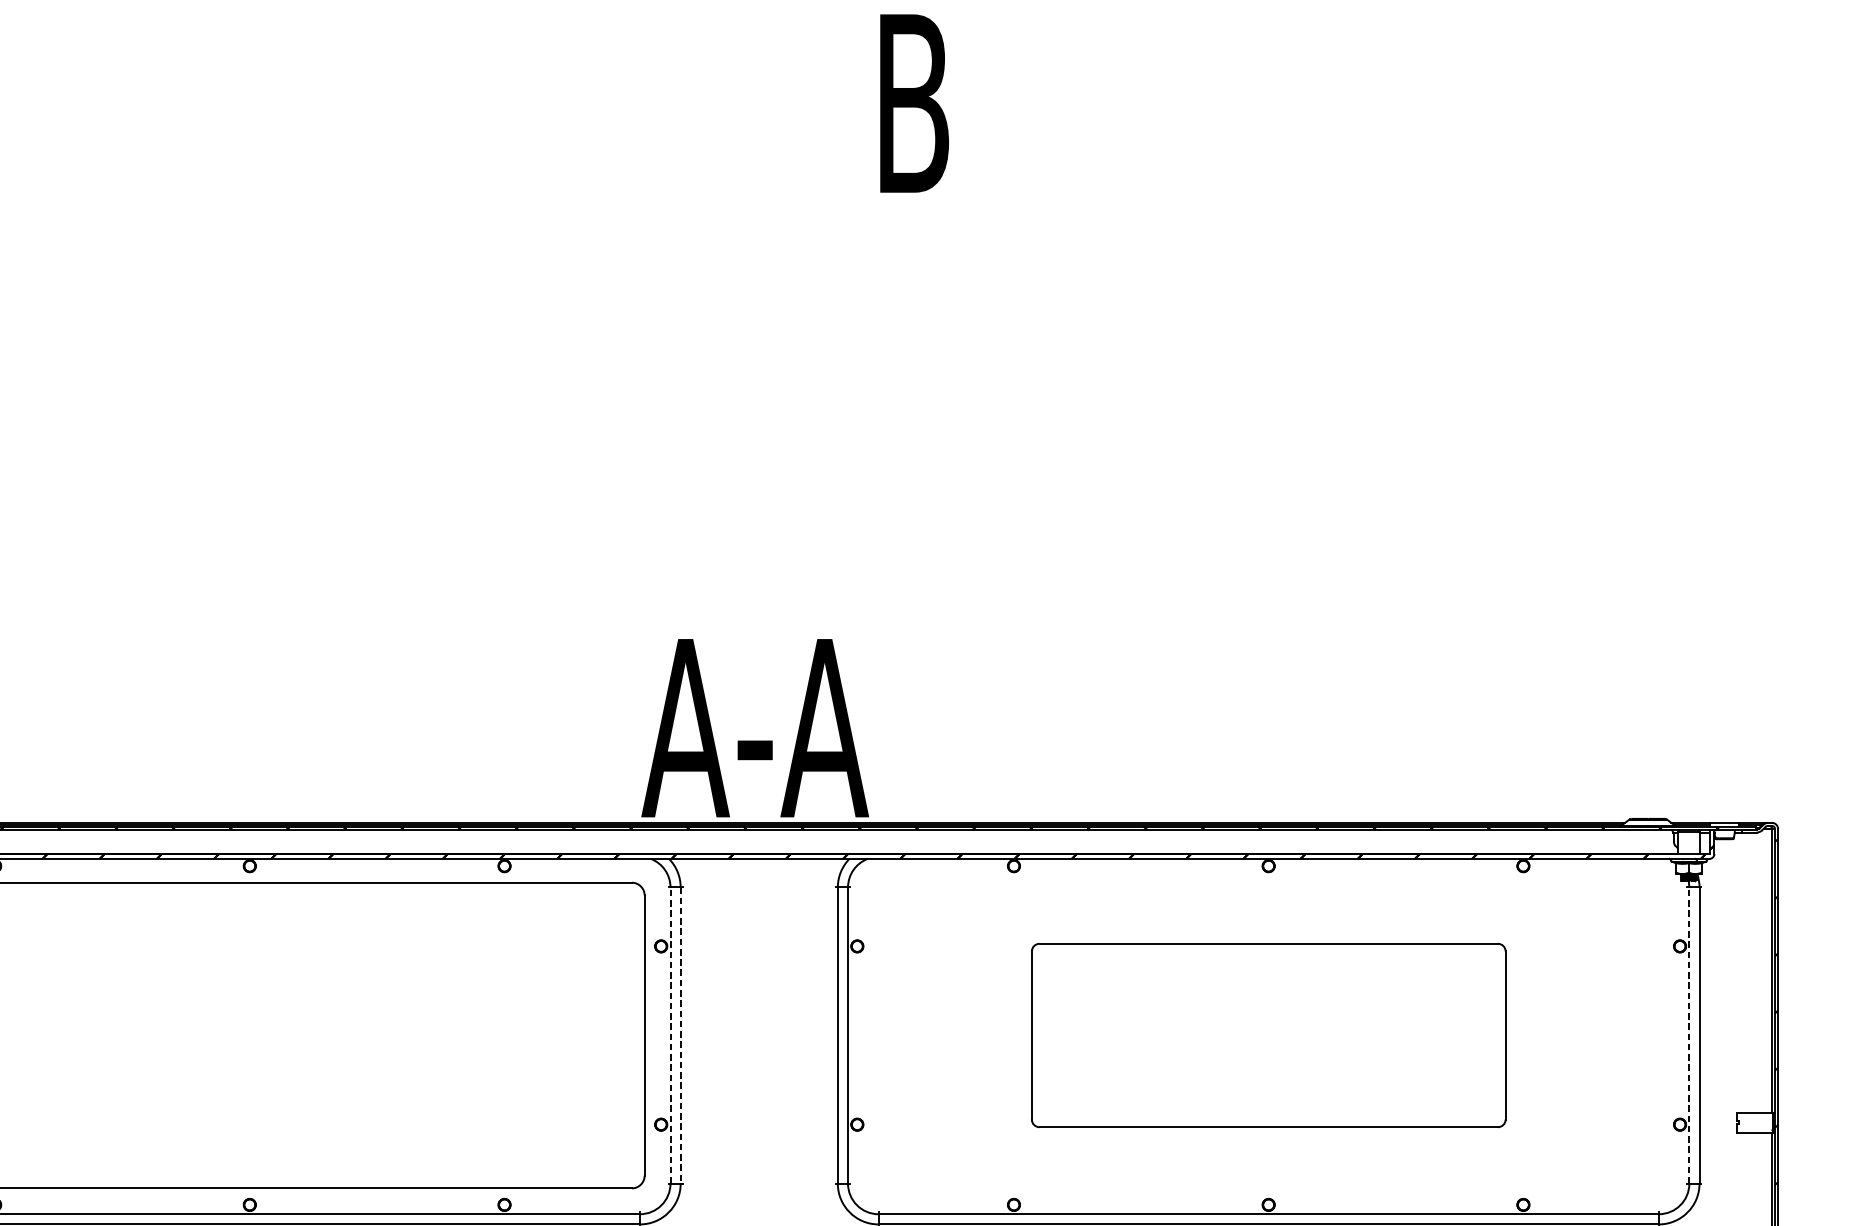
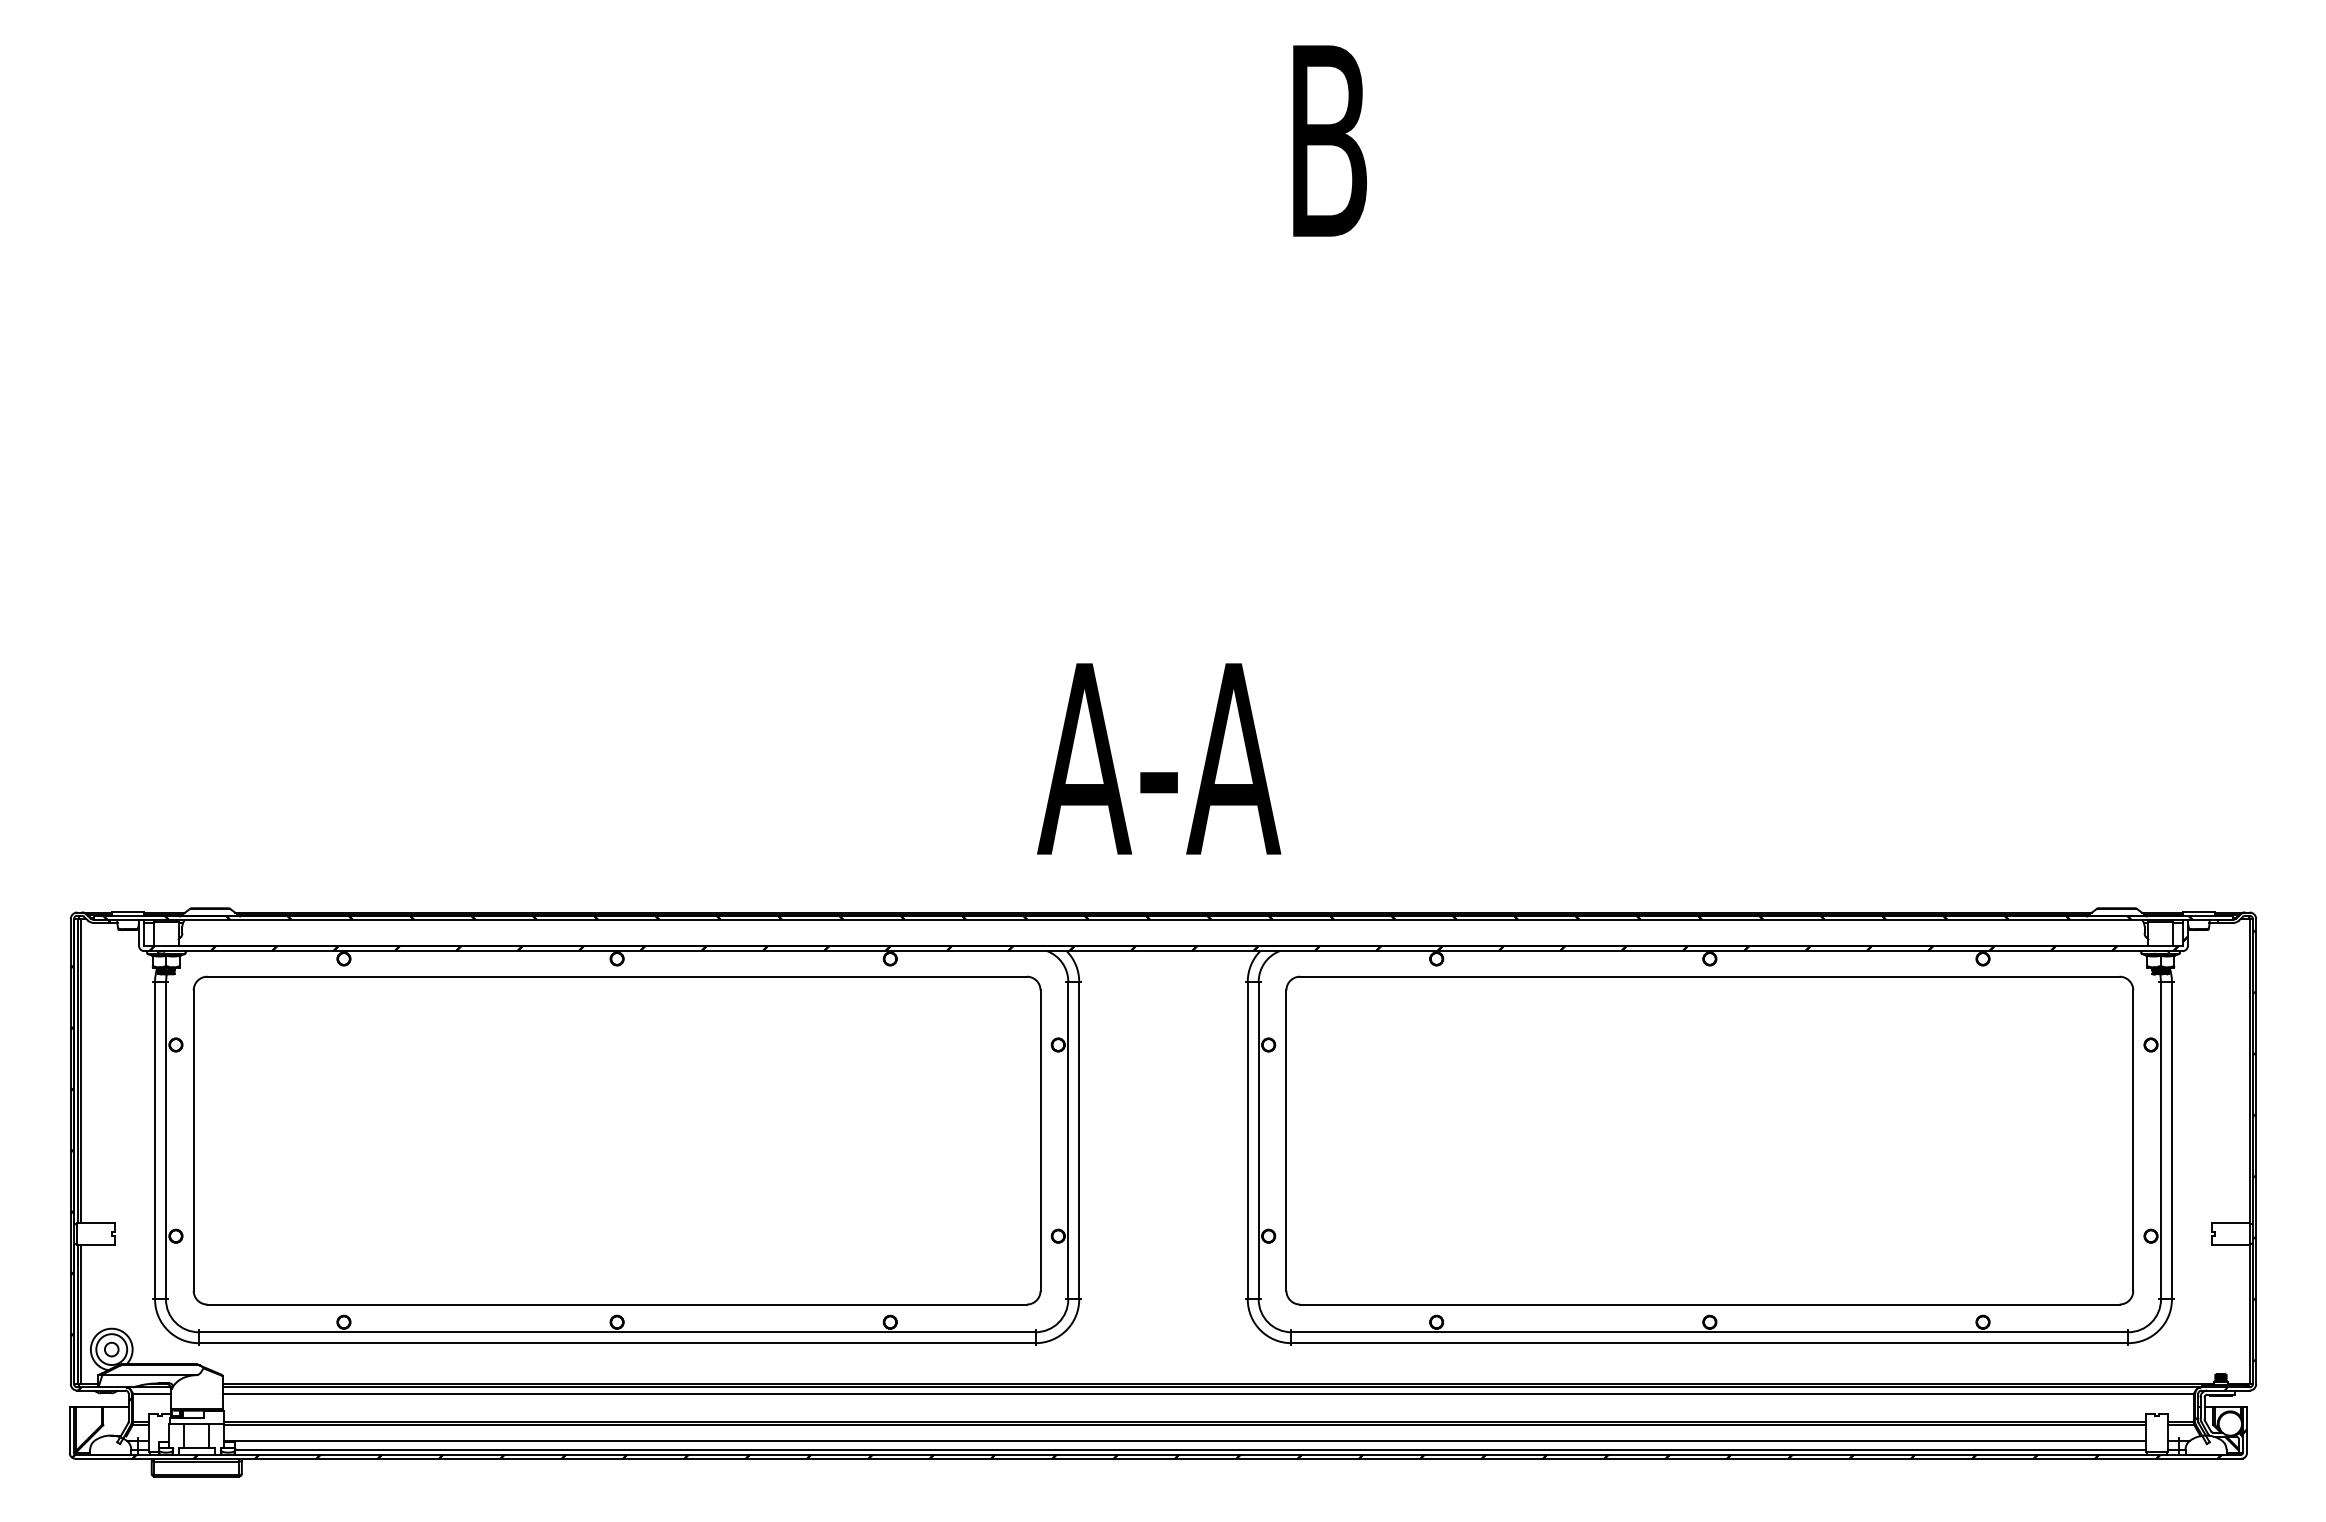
text: (755, 727) -> (1159, 758), moved
line: (670, 1035) -> (1068, 1140), dashed -> solid
line: (680, 1035) -> (1079, 1140), dashed -> solid
part: (1268, 1035) -> (1709, 1140), size x1.67
line: (1689, 1035) -> (2161, 1140), dashed -> solid

